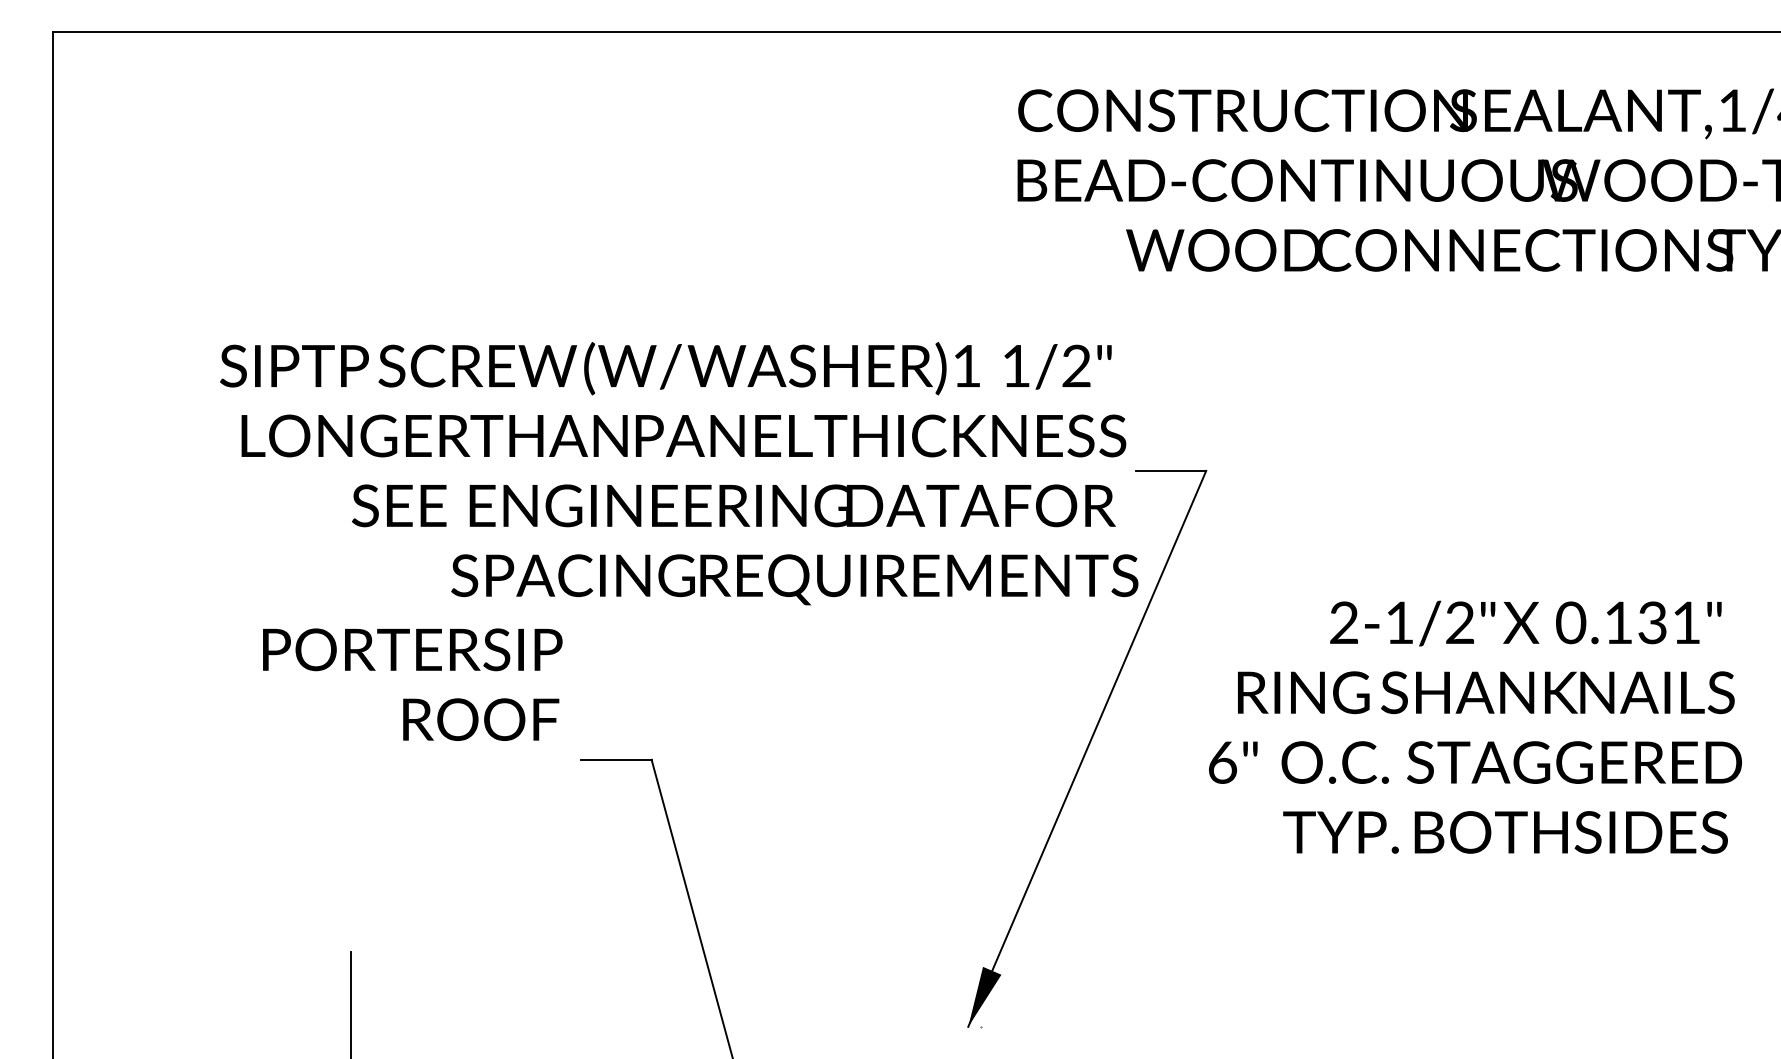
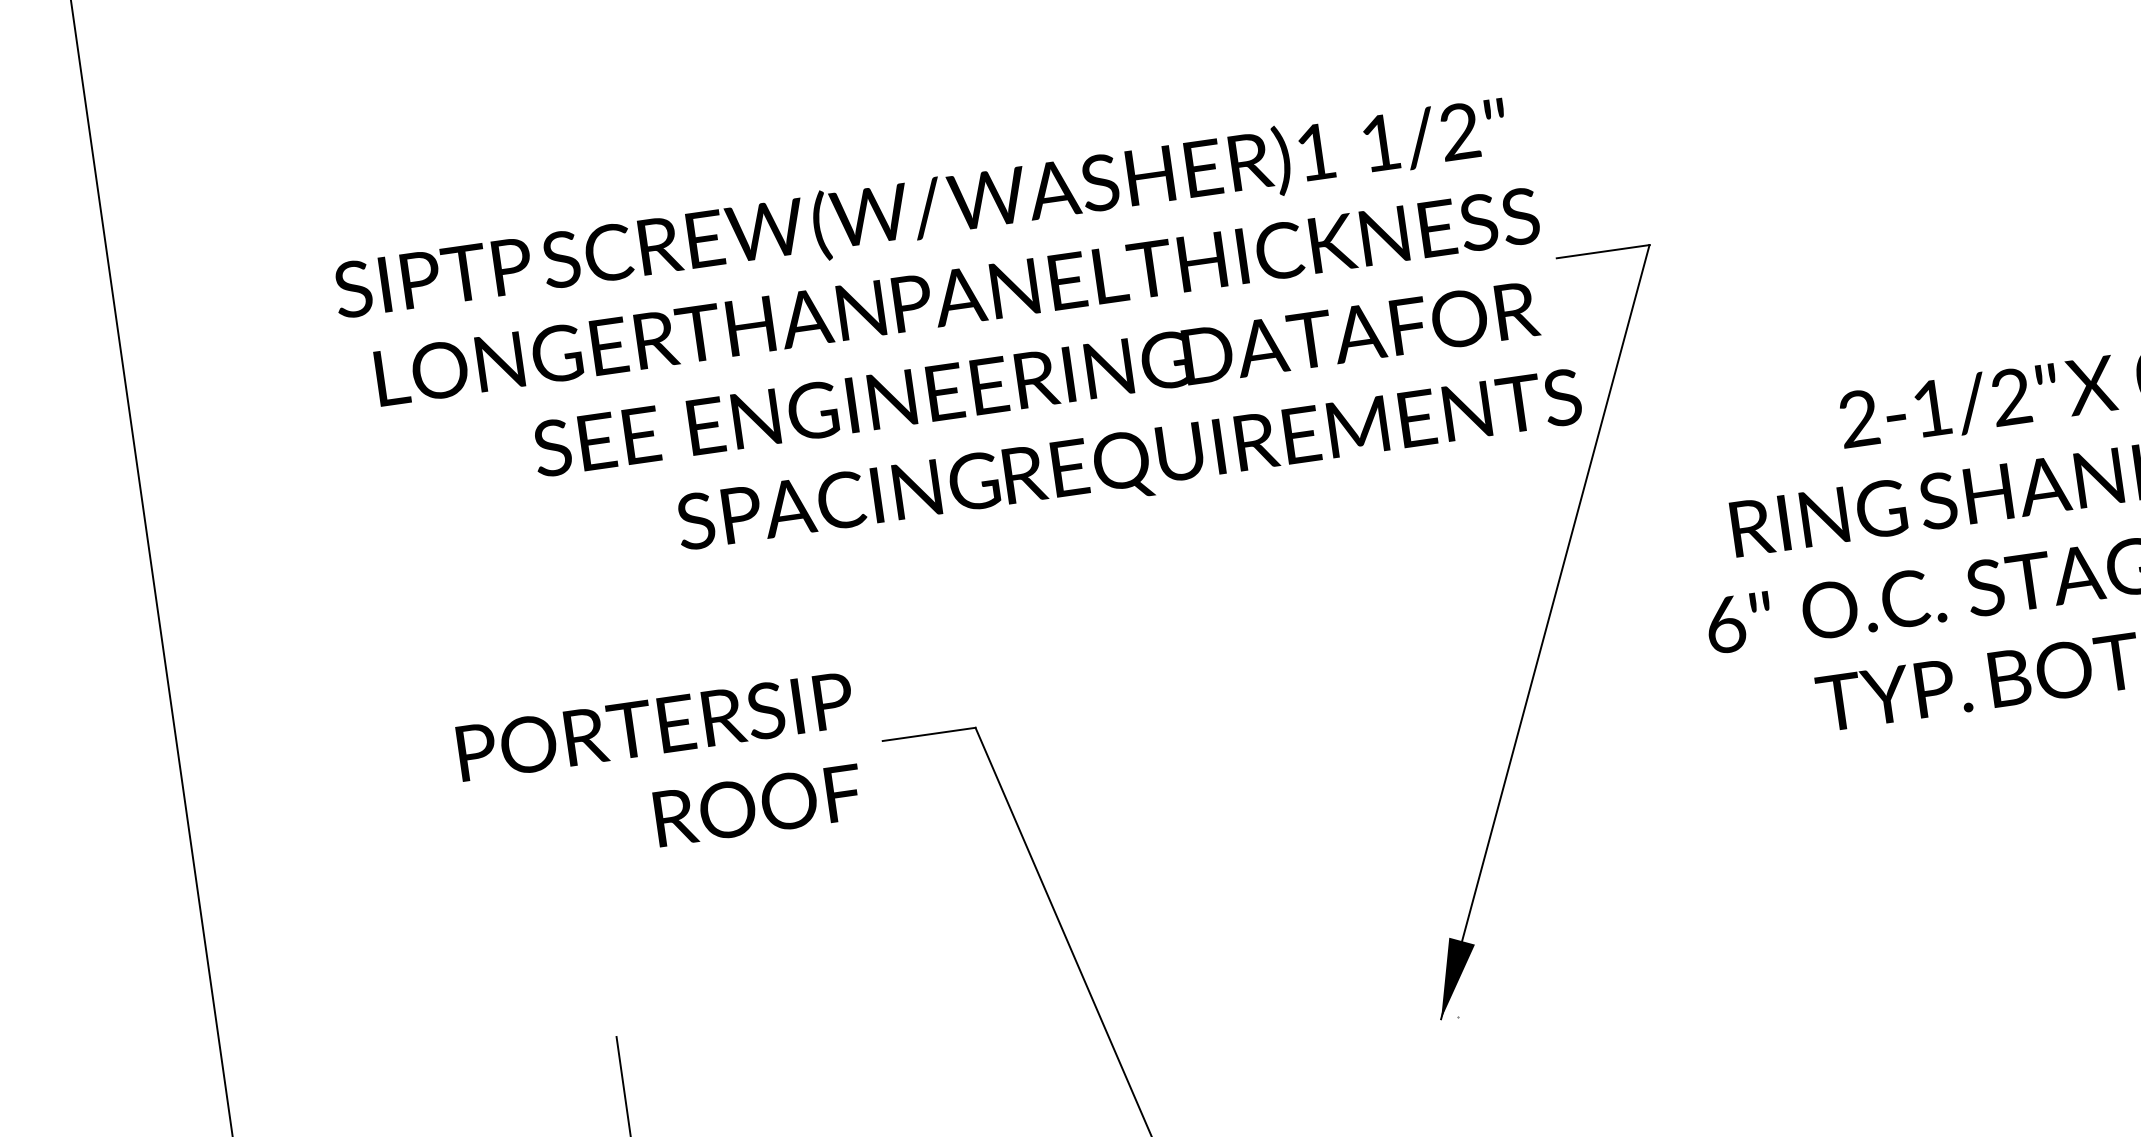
text: (412, 684) -> (661, 772), moved

